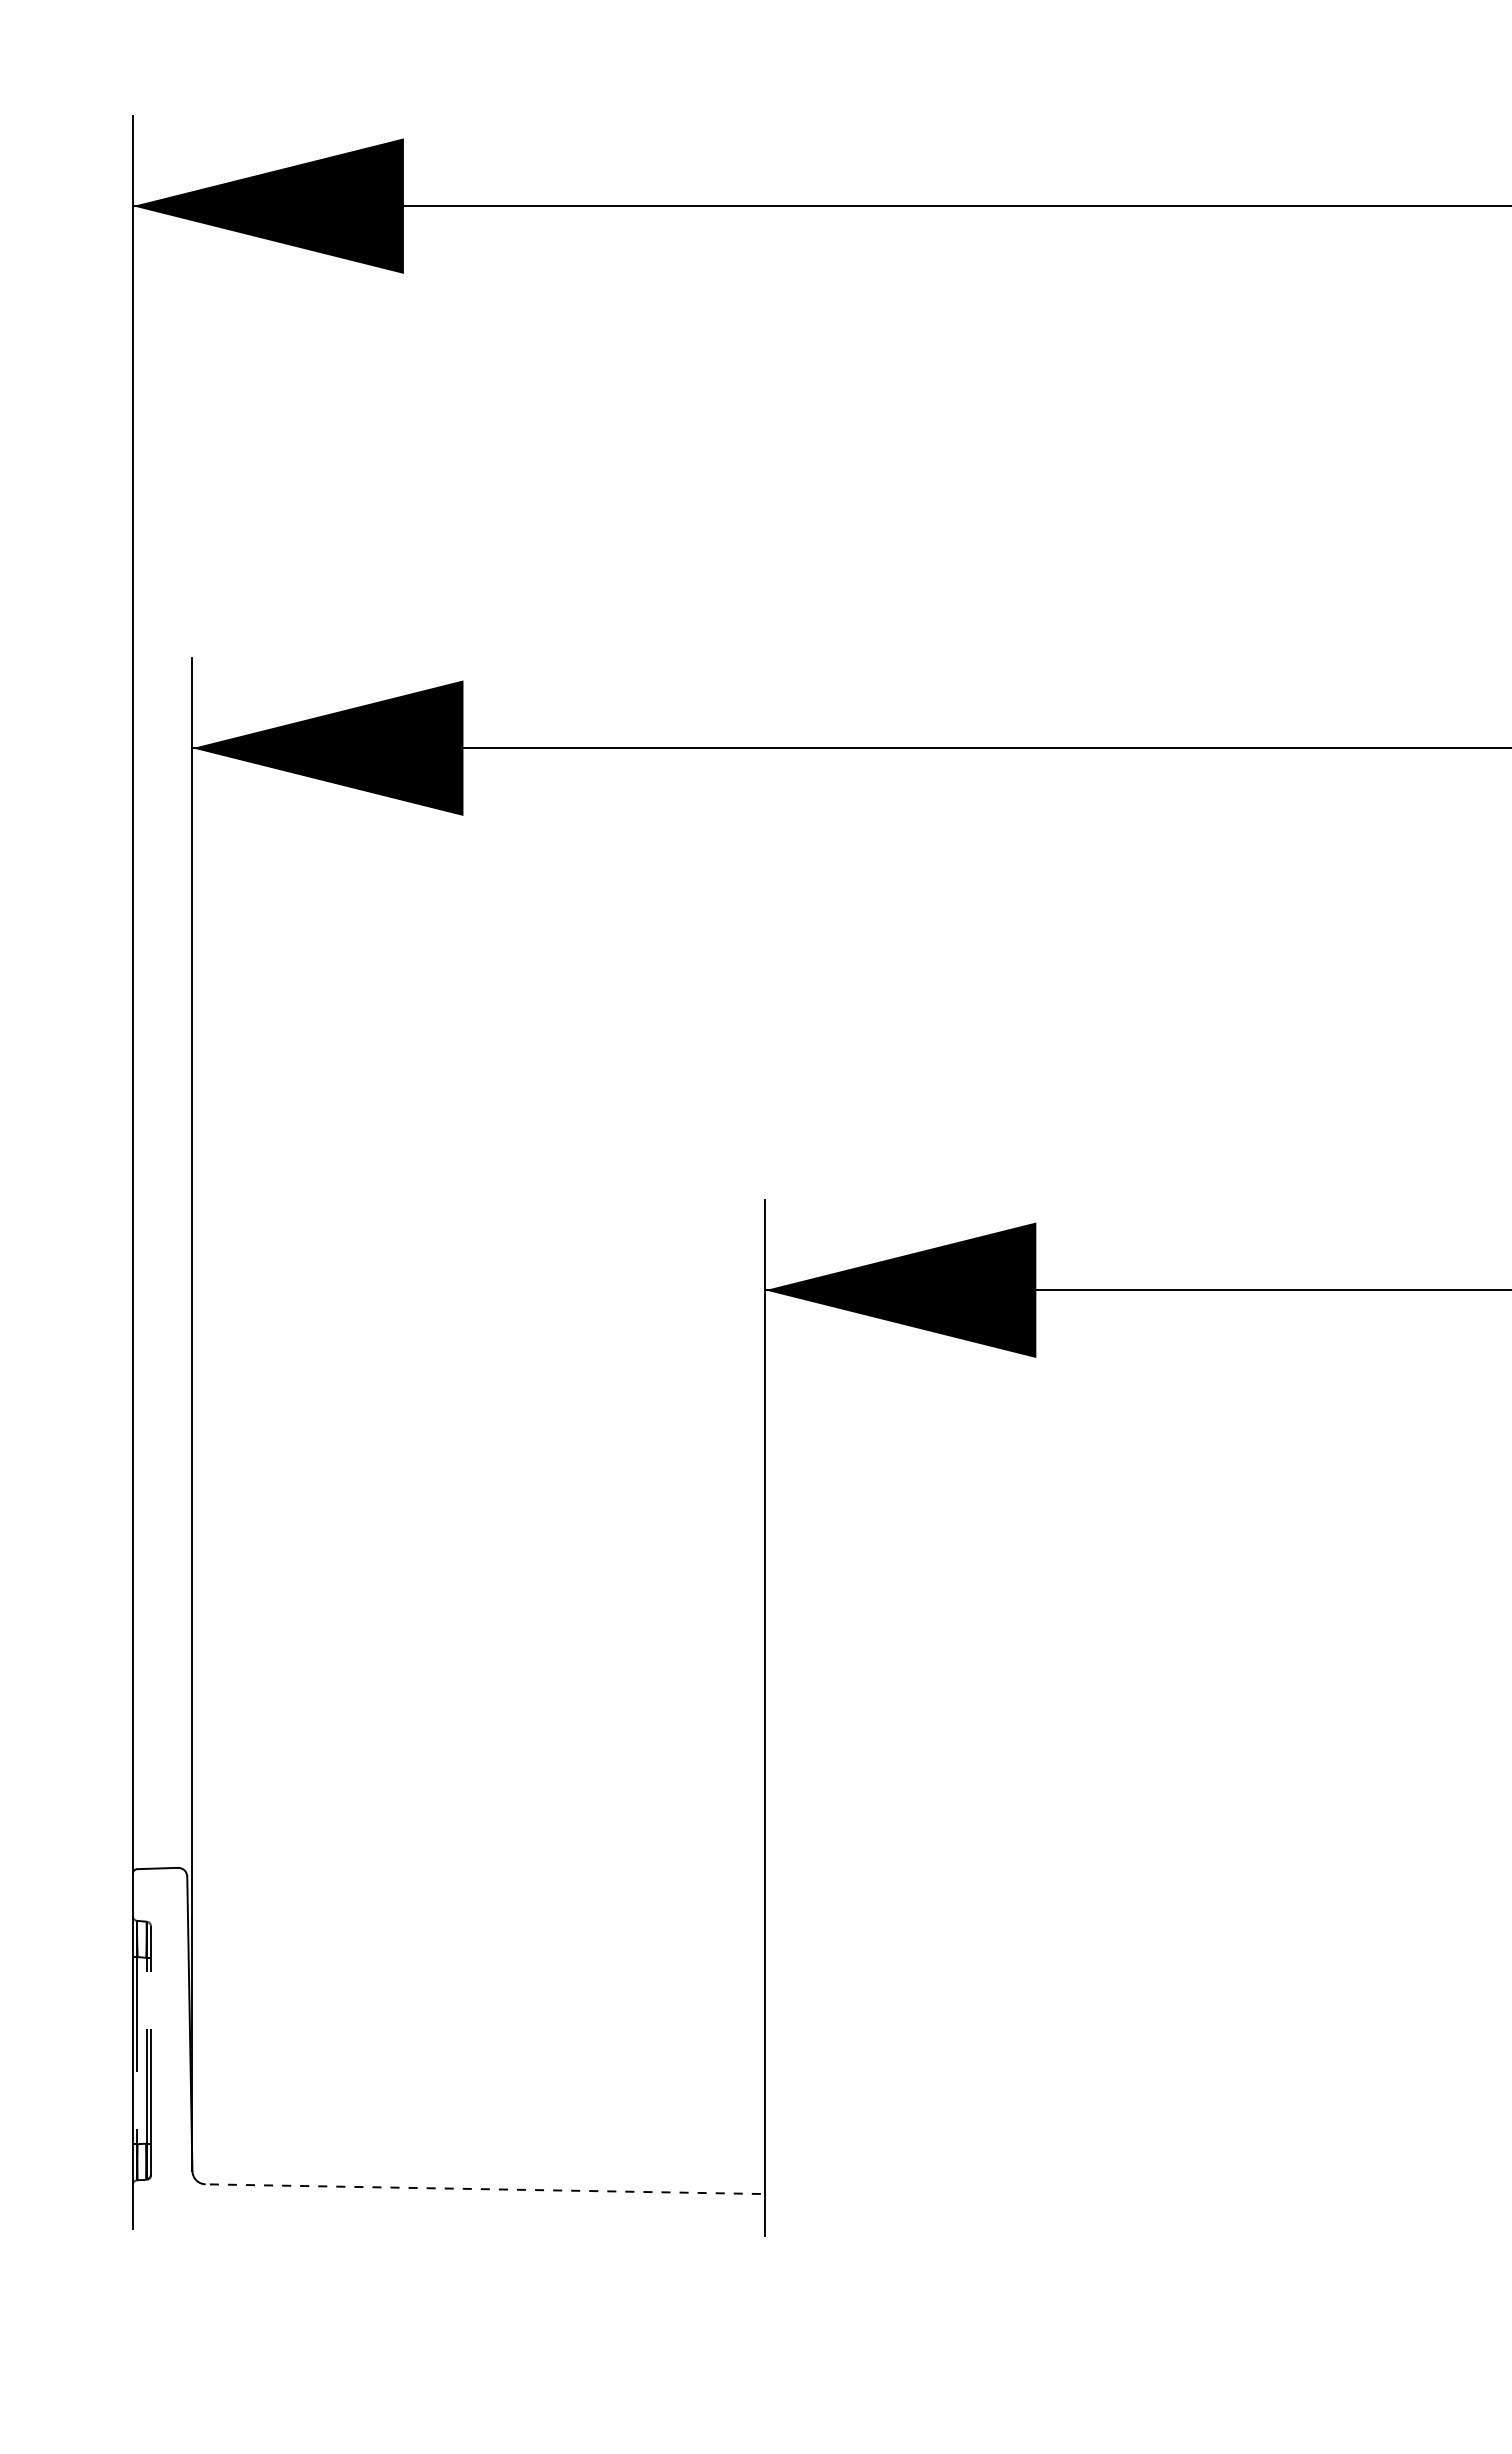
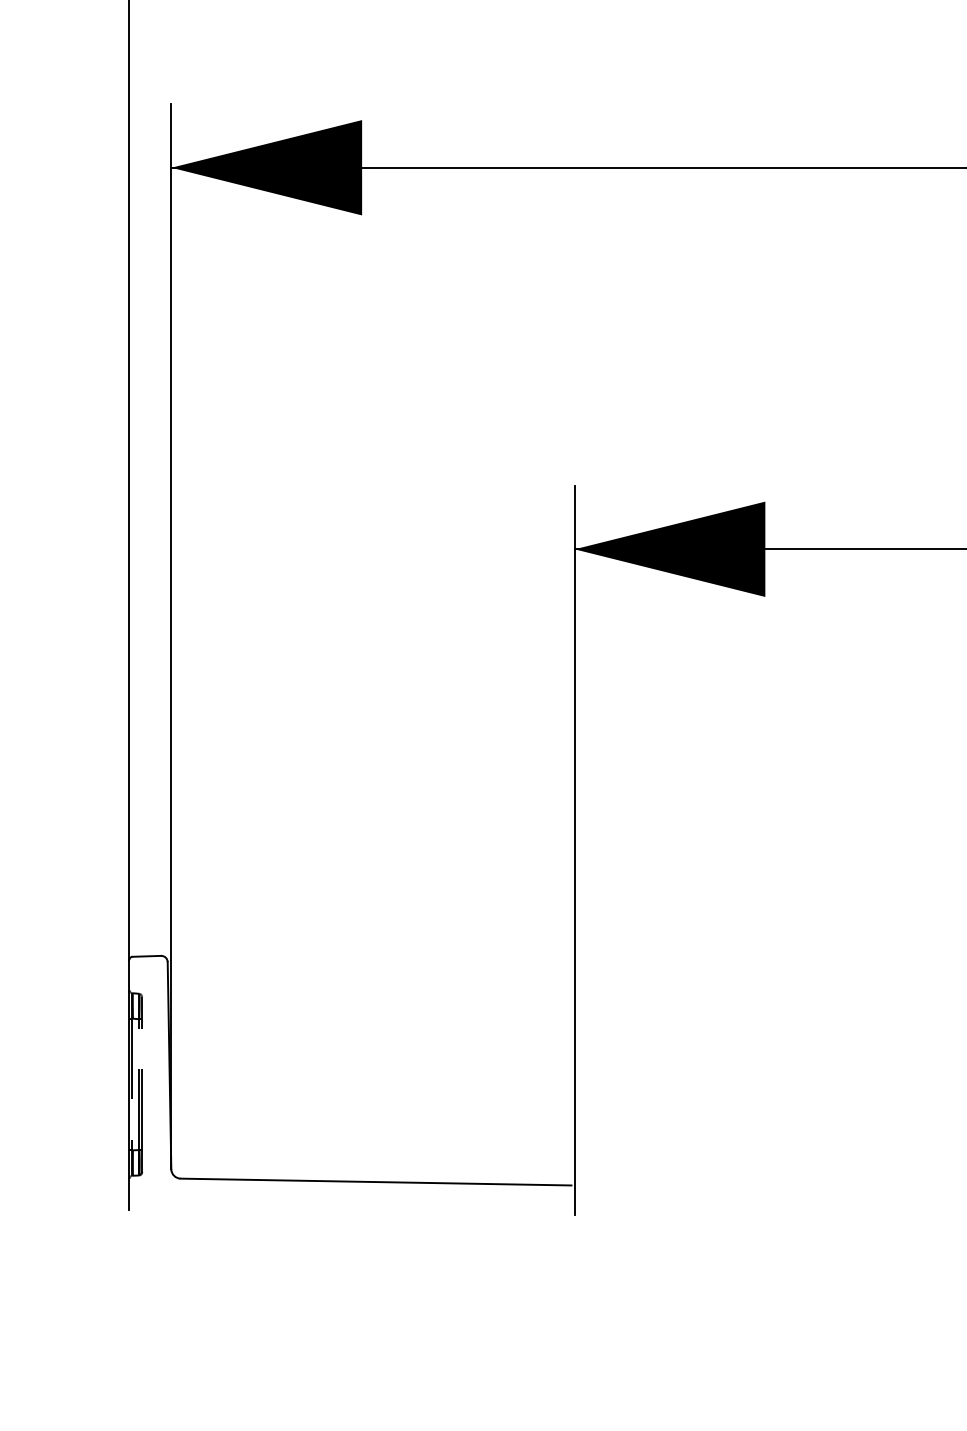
line: (483, 2189) -> (376, 1182), dashed -> solid

